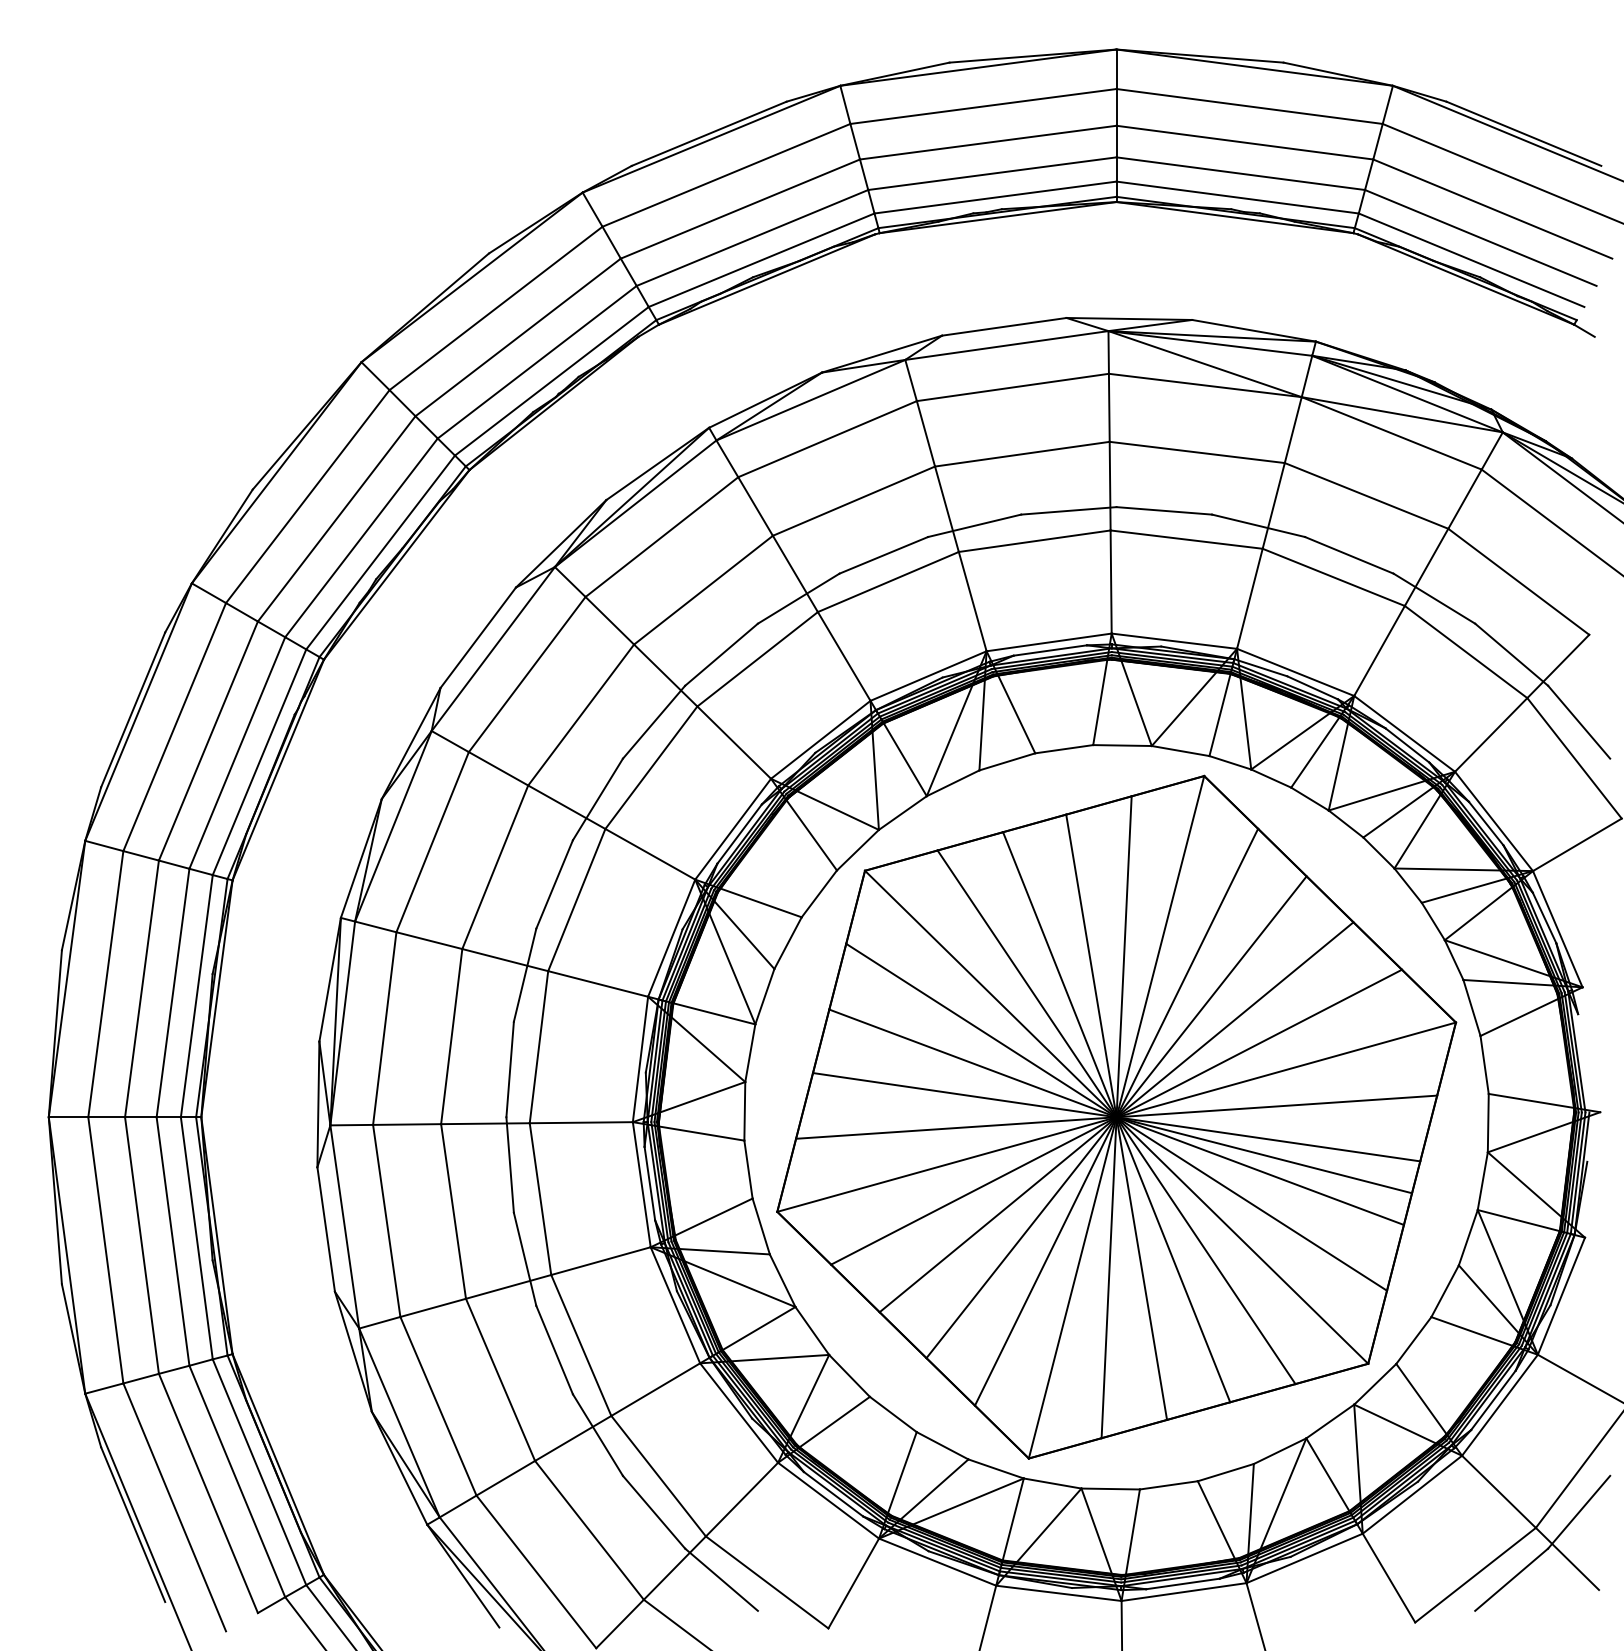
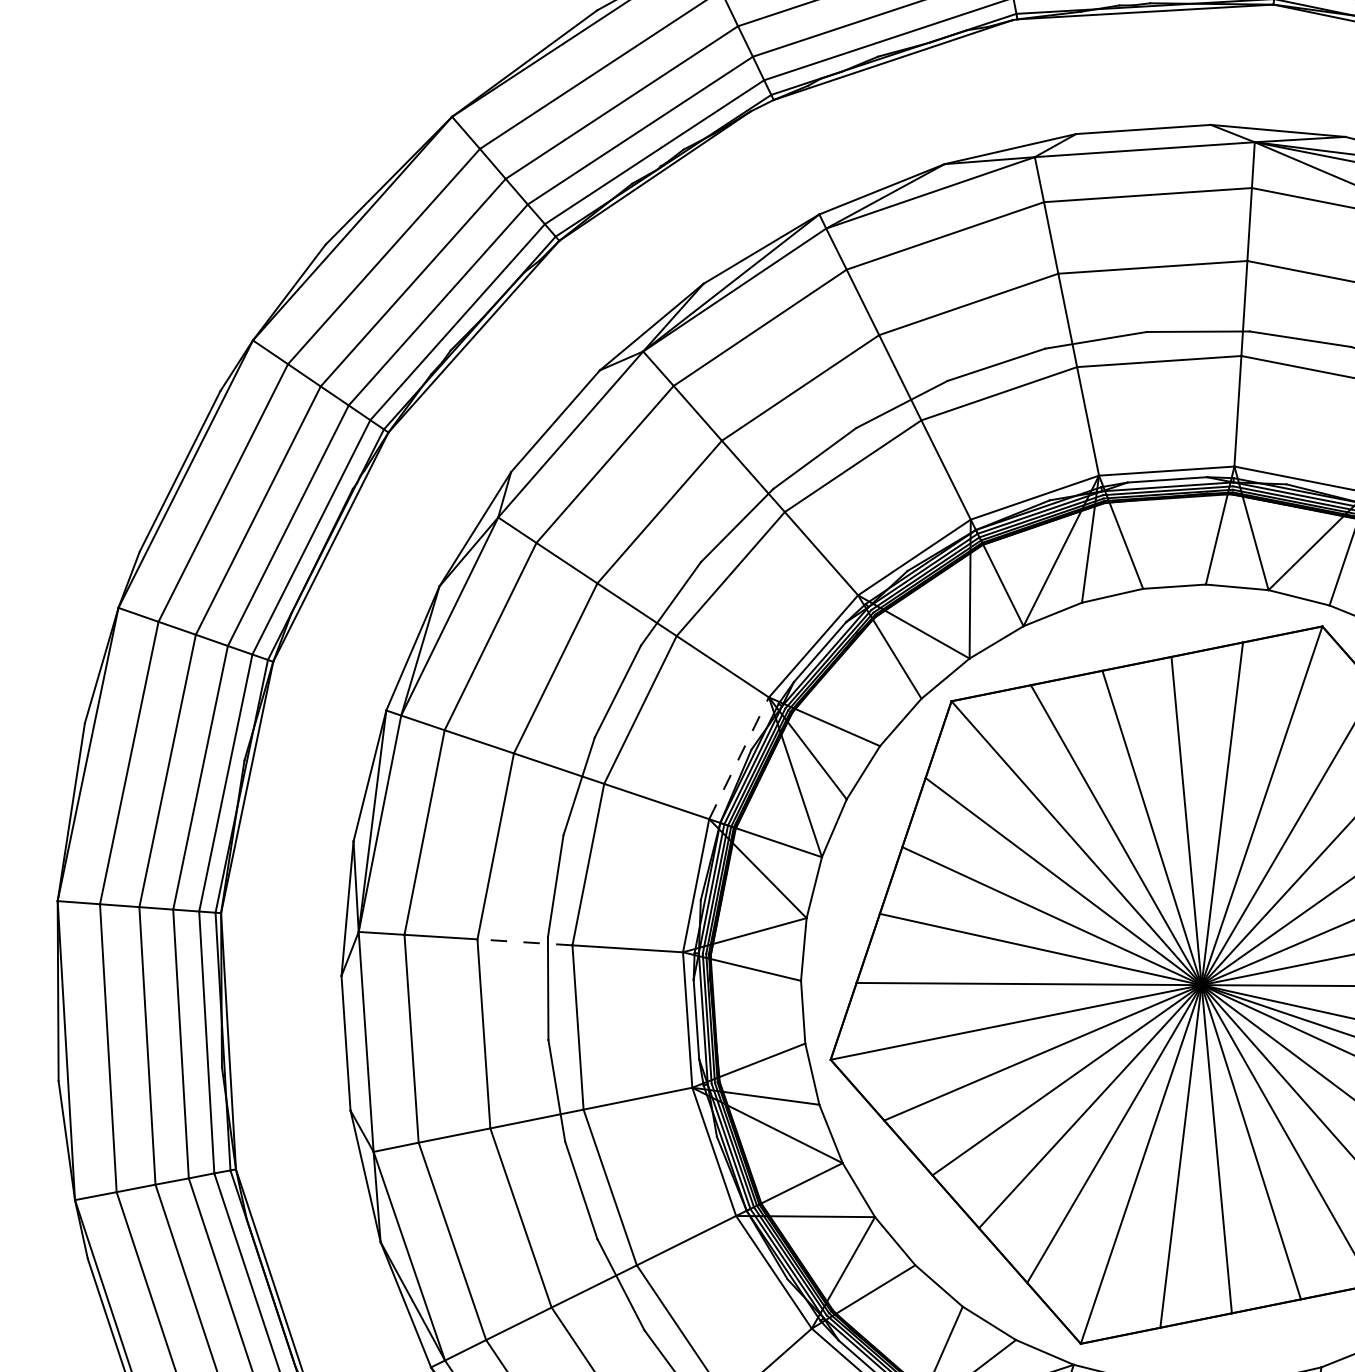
line: (671, 937) -> (738, 757), solid -> dashed
line: (484, 1123) -> (523, 942), solid -> dashed

